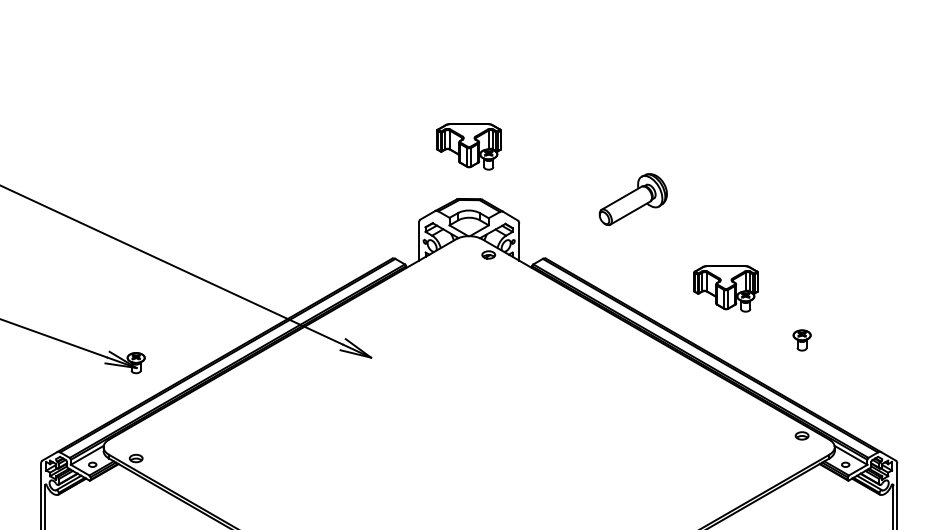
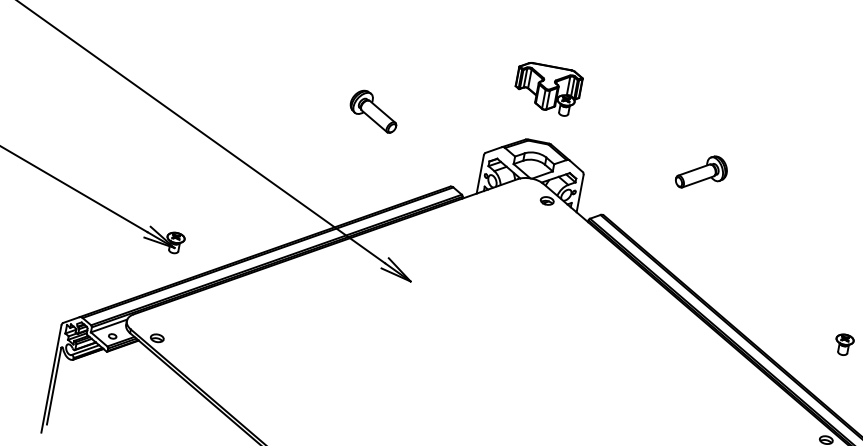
part: (304, 199) -> (373, 111), added
part: (633, 199) -> (702, 172), size x0.71
part: (725, 288) -> (777, 278), removed

